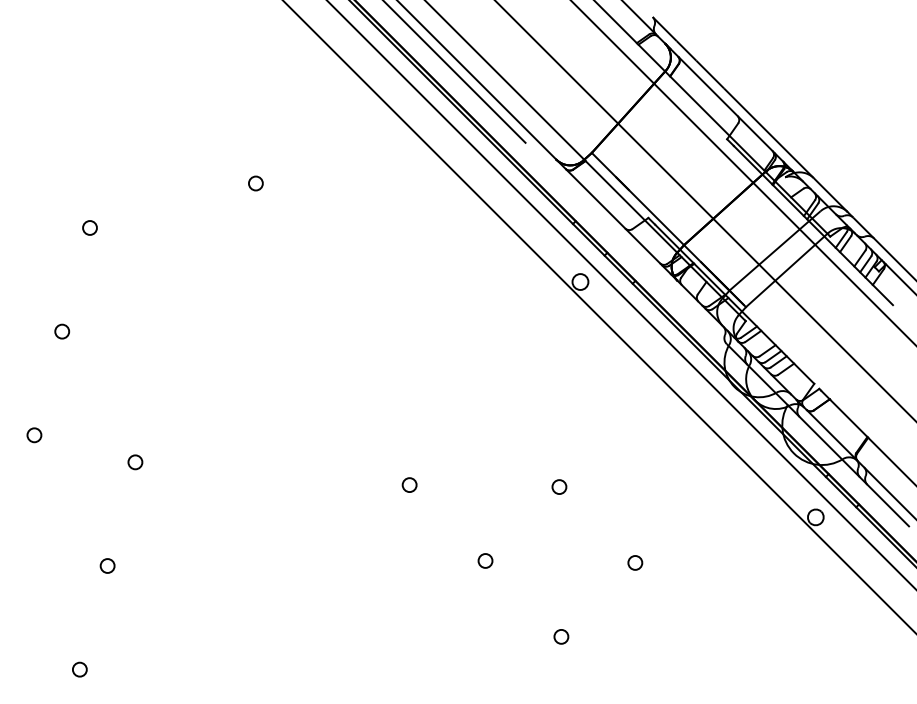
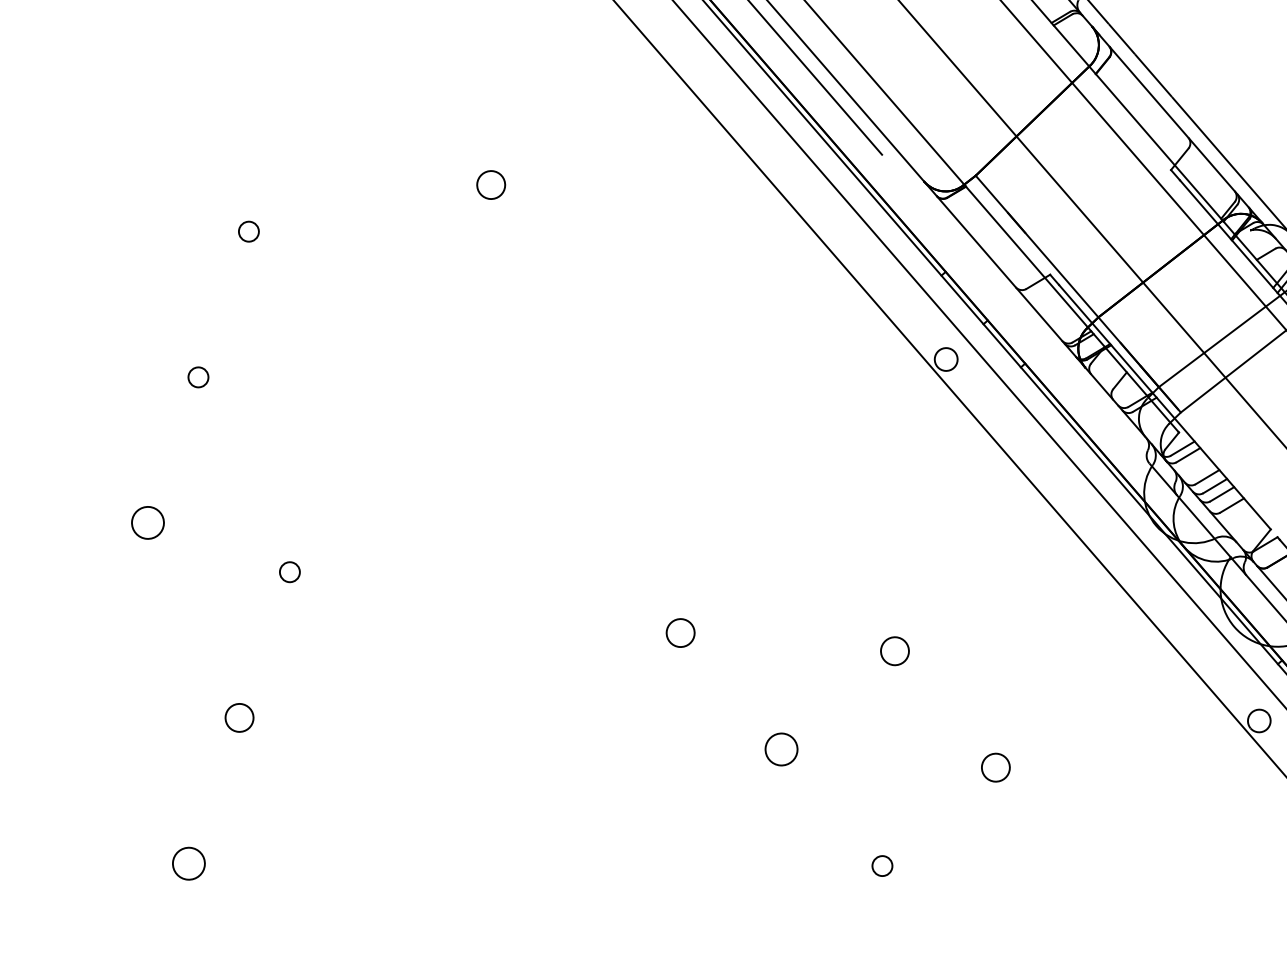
circle: (255, 183) -> (490, 184), size x1.4
circle: (34, 435) -> (148, 523), size x1.6
circle: (409, 484) -> (680, 632), size x1.4
circle: (559, 486) -> (895, 650), size x1.4
circle: (485, 560) -> (781, 748), size x1.6
circle: (635, 562) -> (996, 767), size x1.4
circle: (107, 565) -> (239, 717), size x1.4
circle: (79, 669) -> (188, 863), size x1.6

